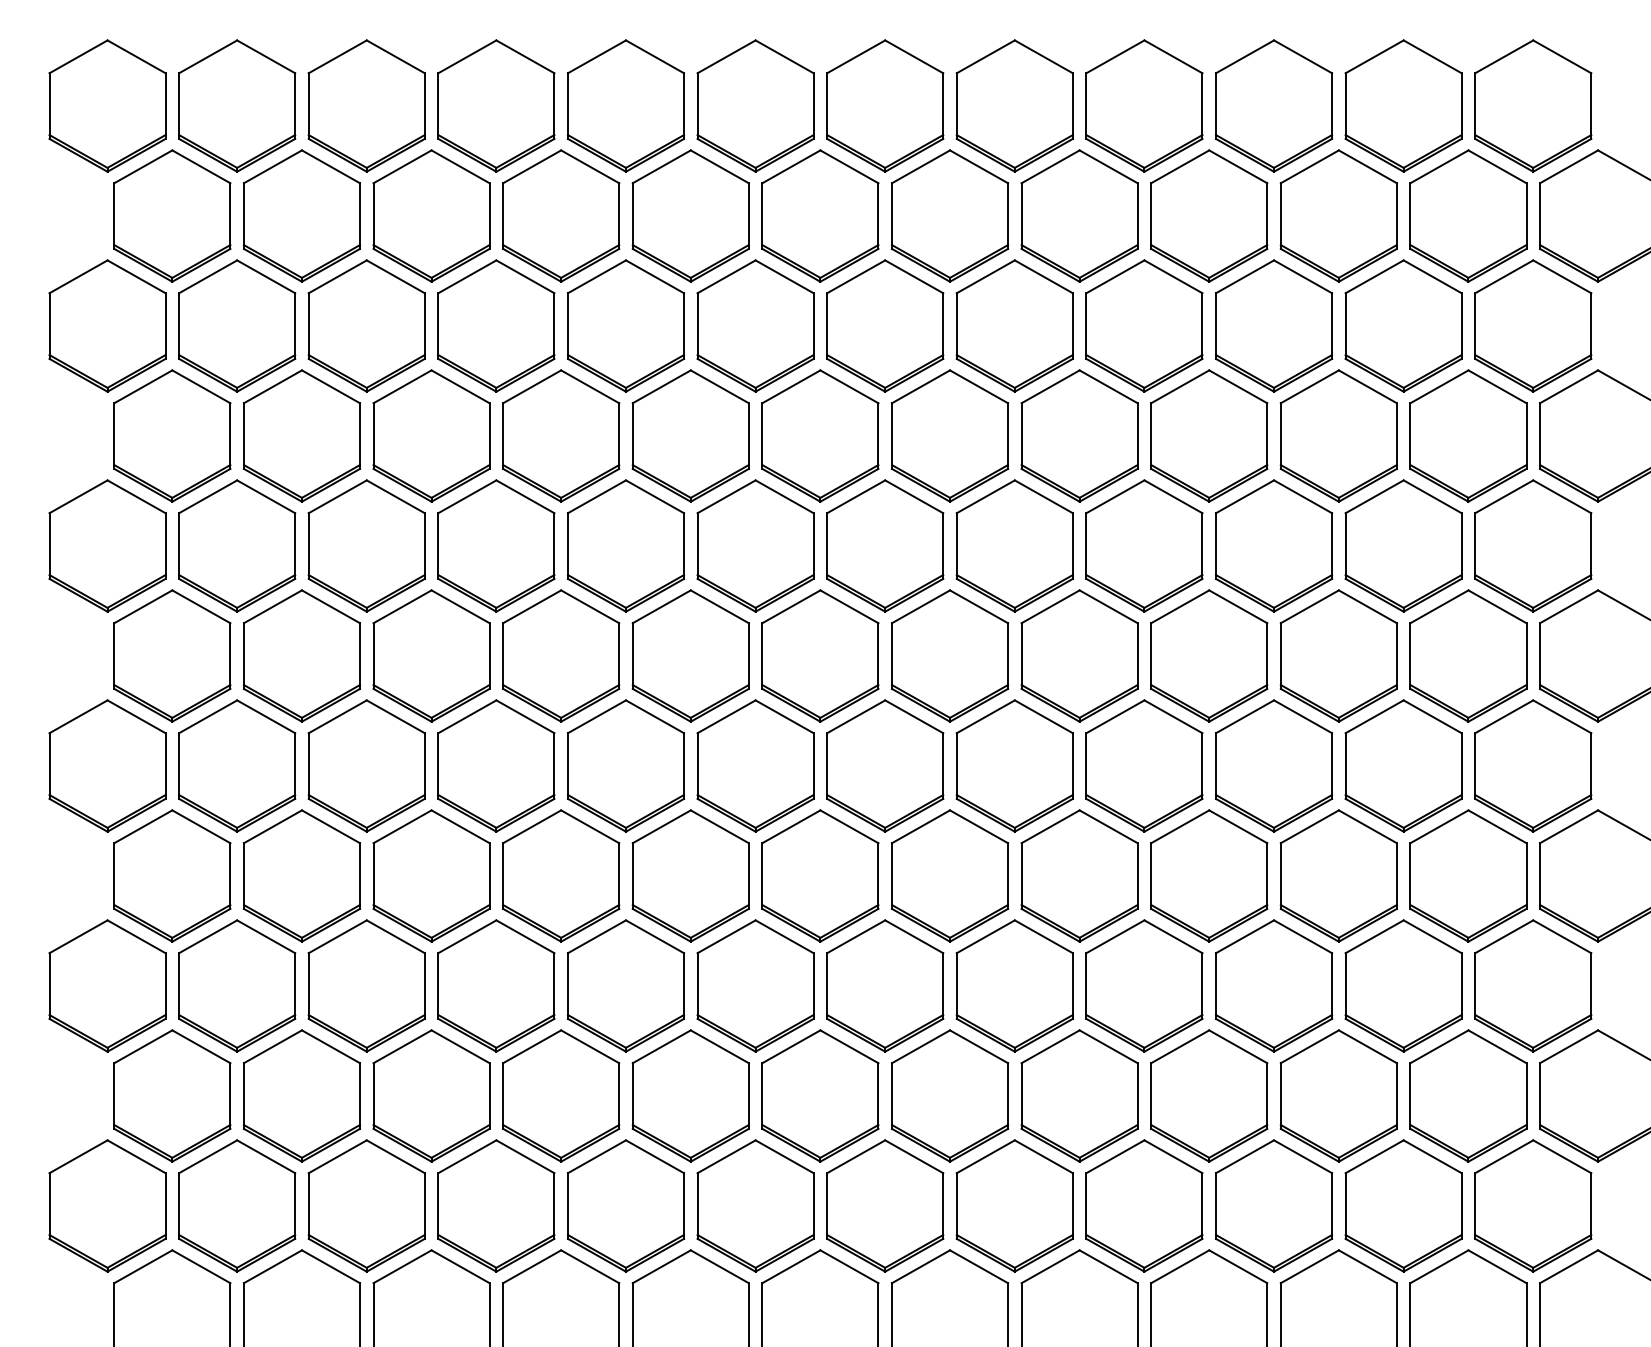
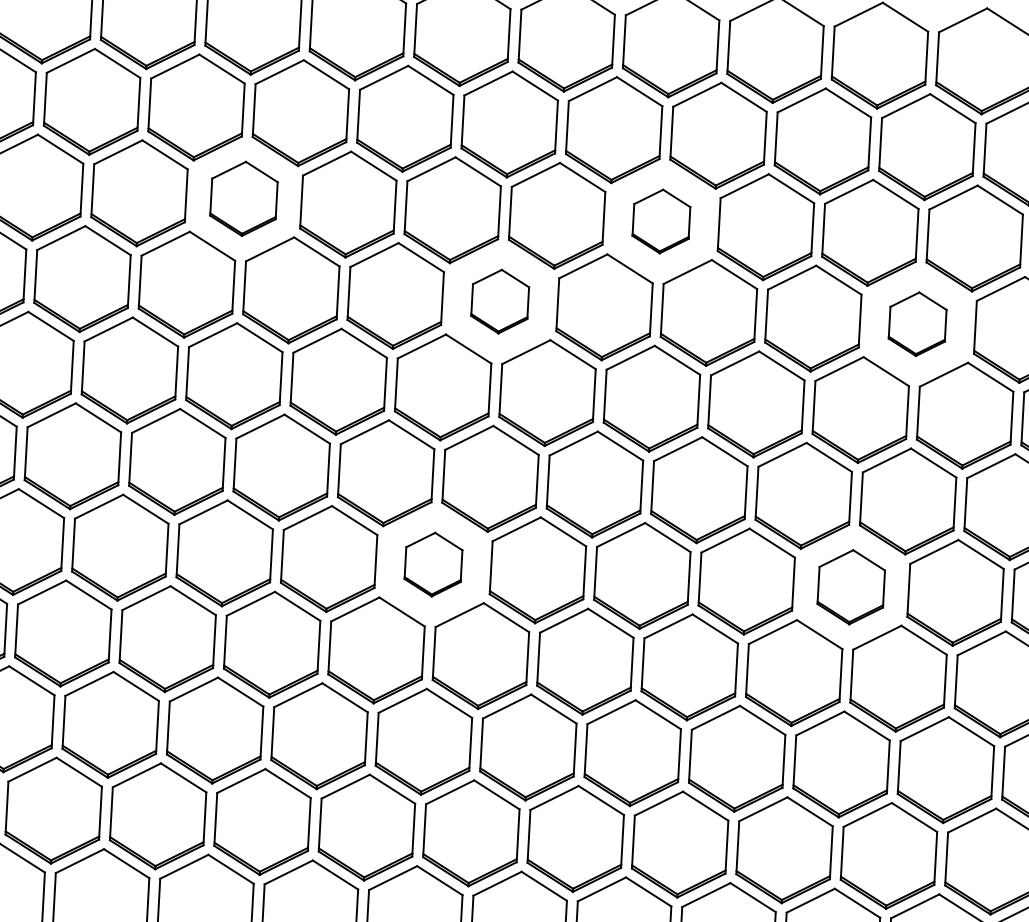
part: (496, 325) -> (244, 198), size x0.7
part: (1014, 325) -> (661, 221), size x0.6
part: (820, 435) -> (500, 301), size x0.6
part: (1338, 435) -> (917, 323), size x0.6
part: (755, 765) -> (433, 564), size x0.6
part: (1274, 765) -> (851, 586), size x0.7

